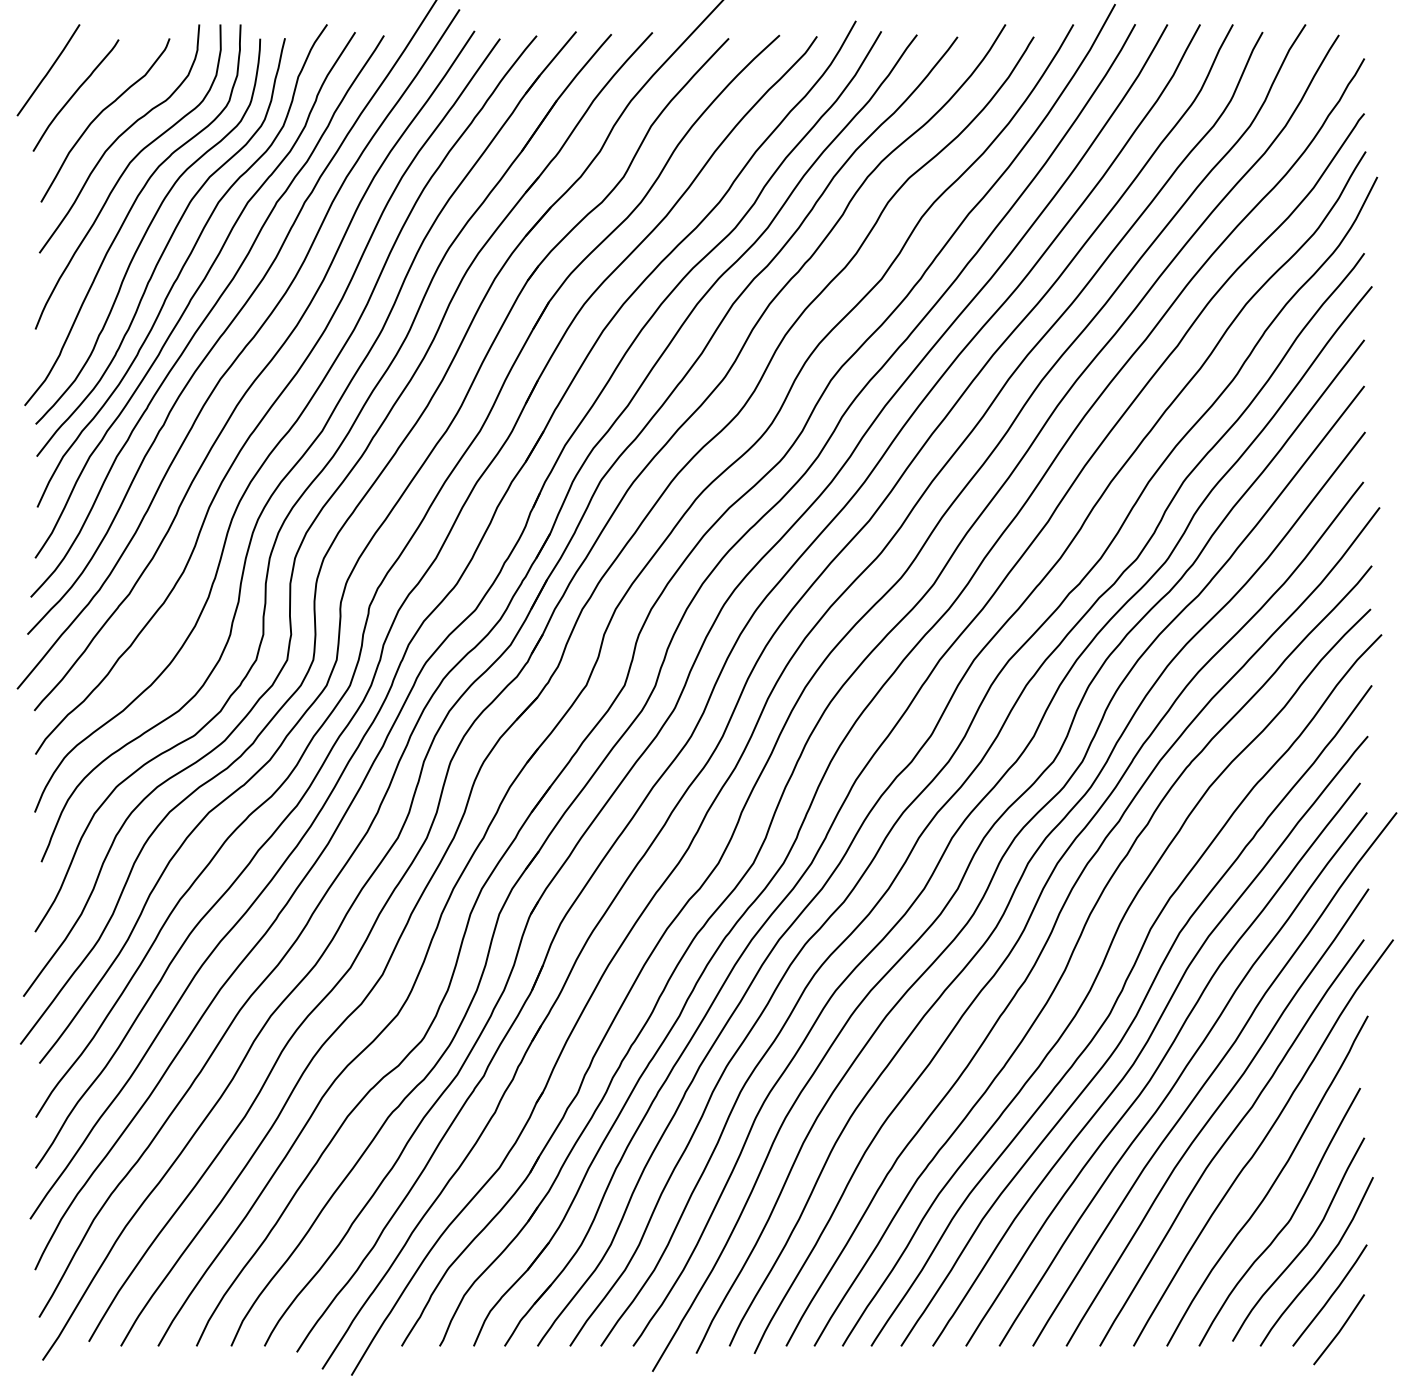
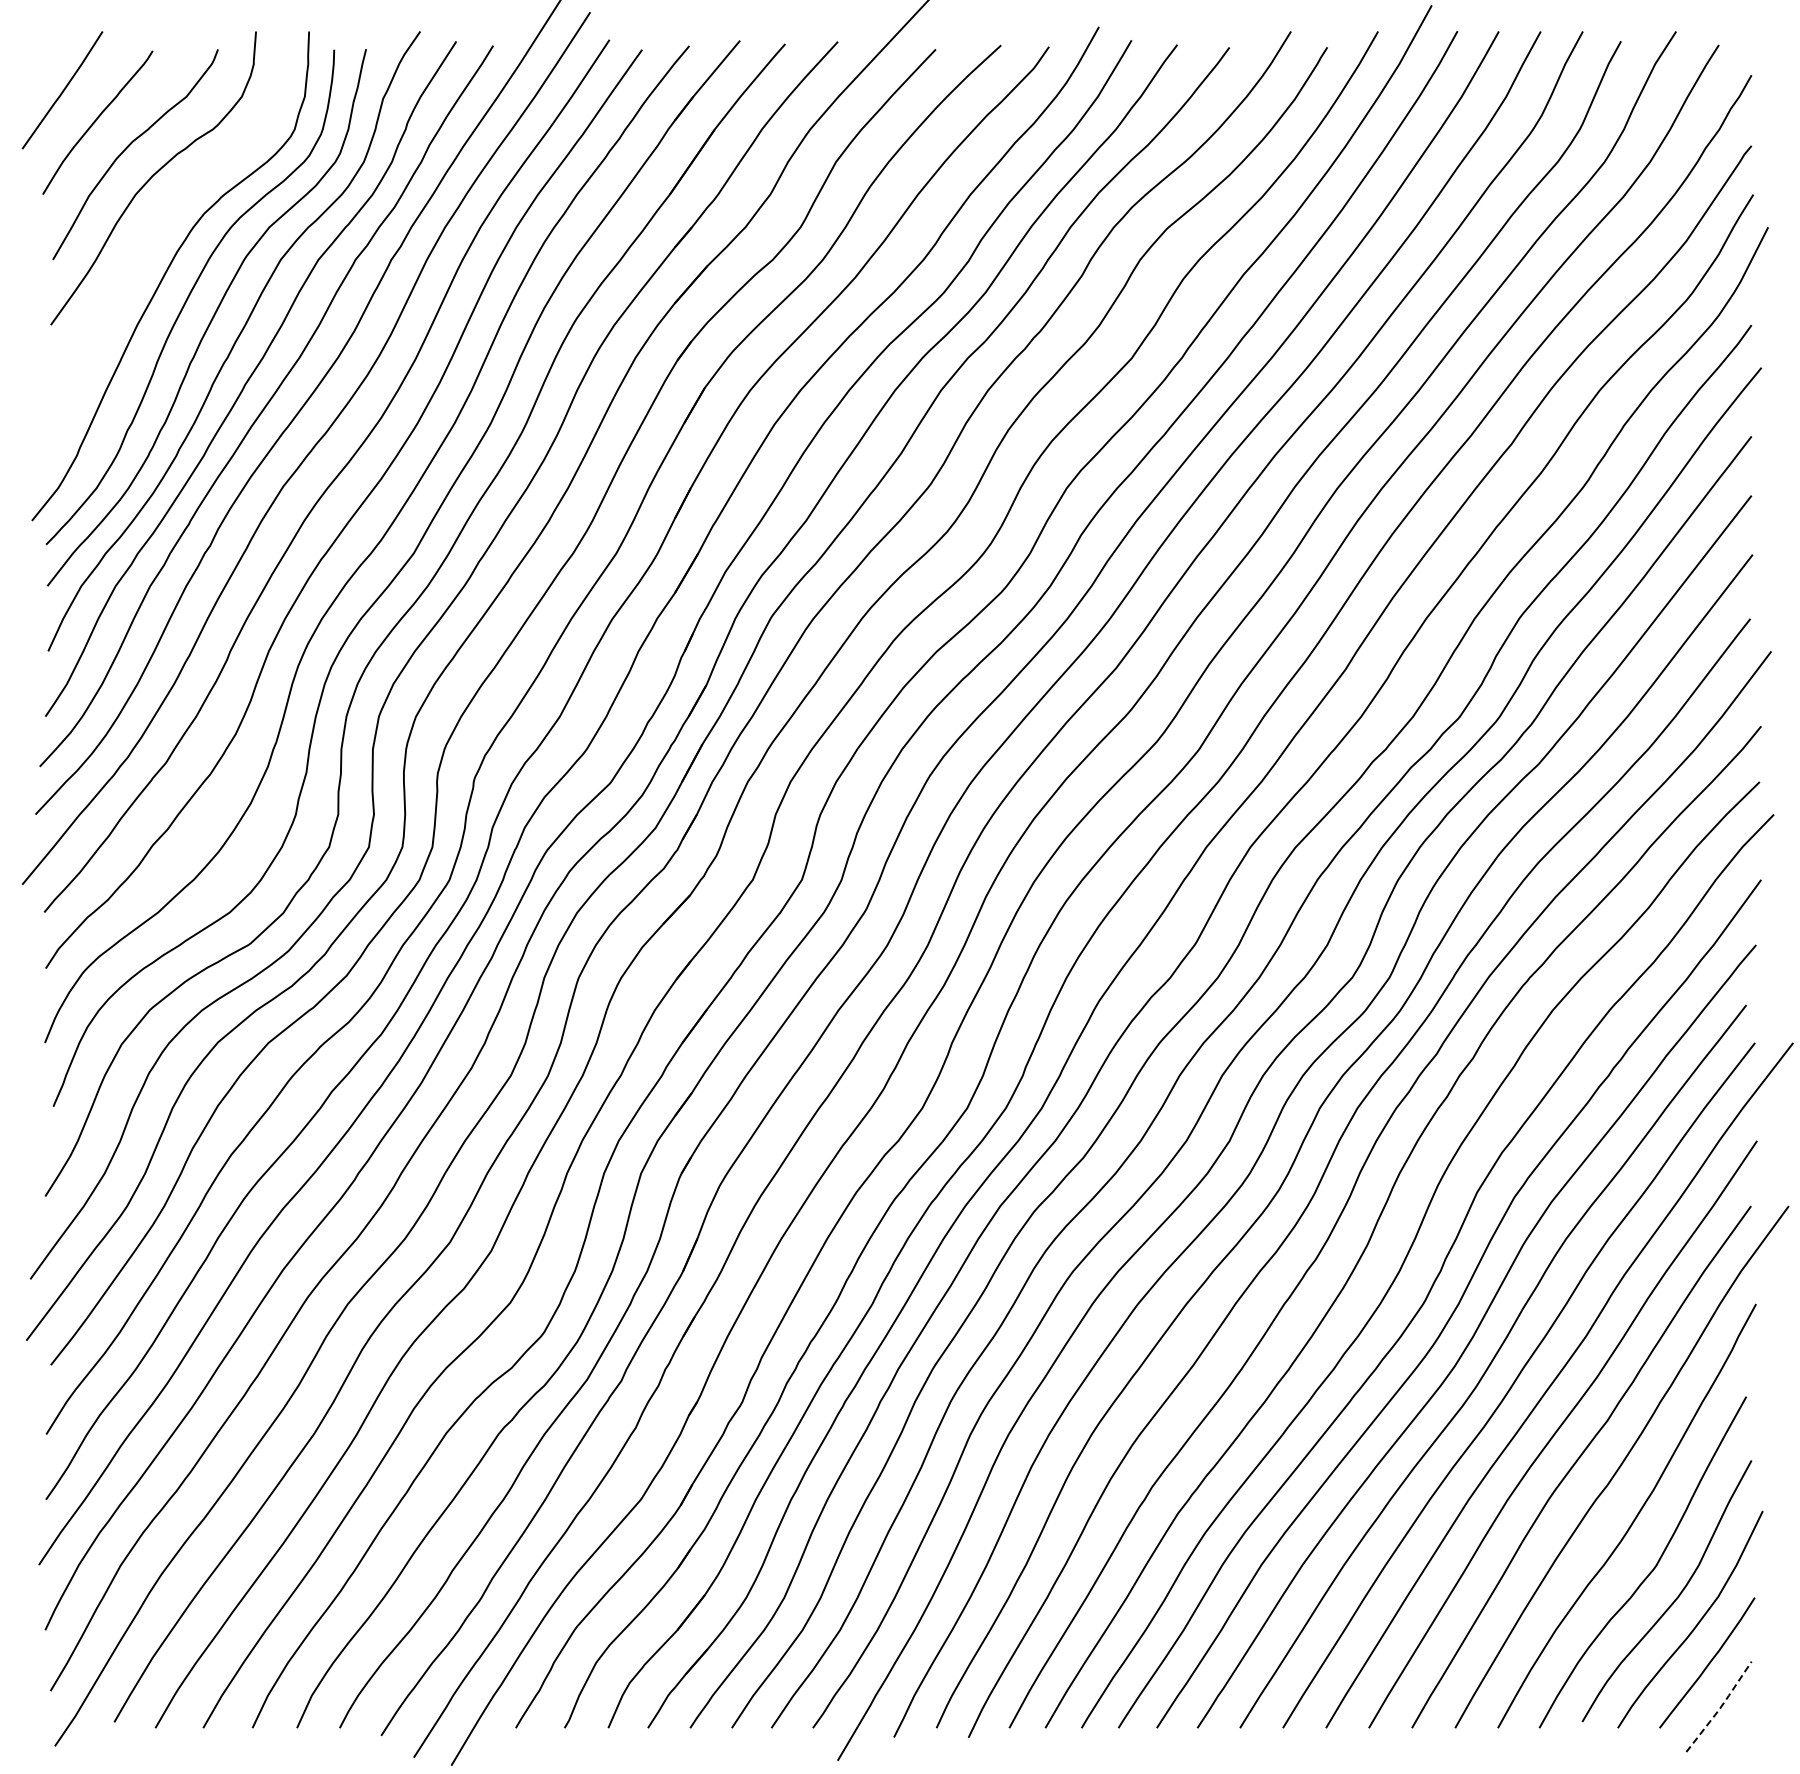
curve: (124, 173) -> (159, 222), removed
line: (1340, 1330) -> (1720, 1707), solid -> dashed

